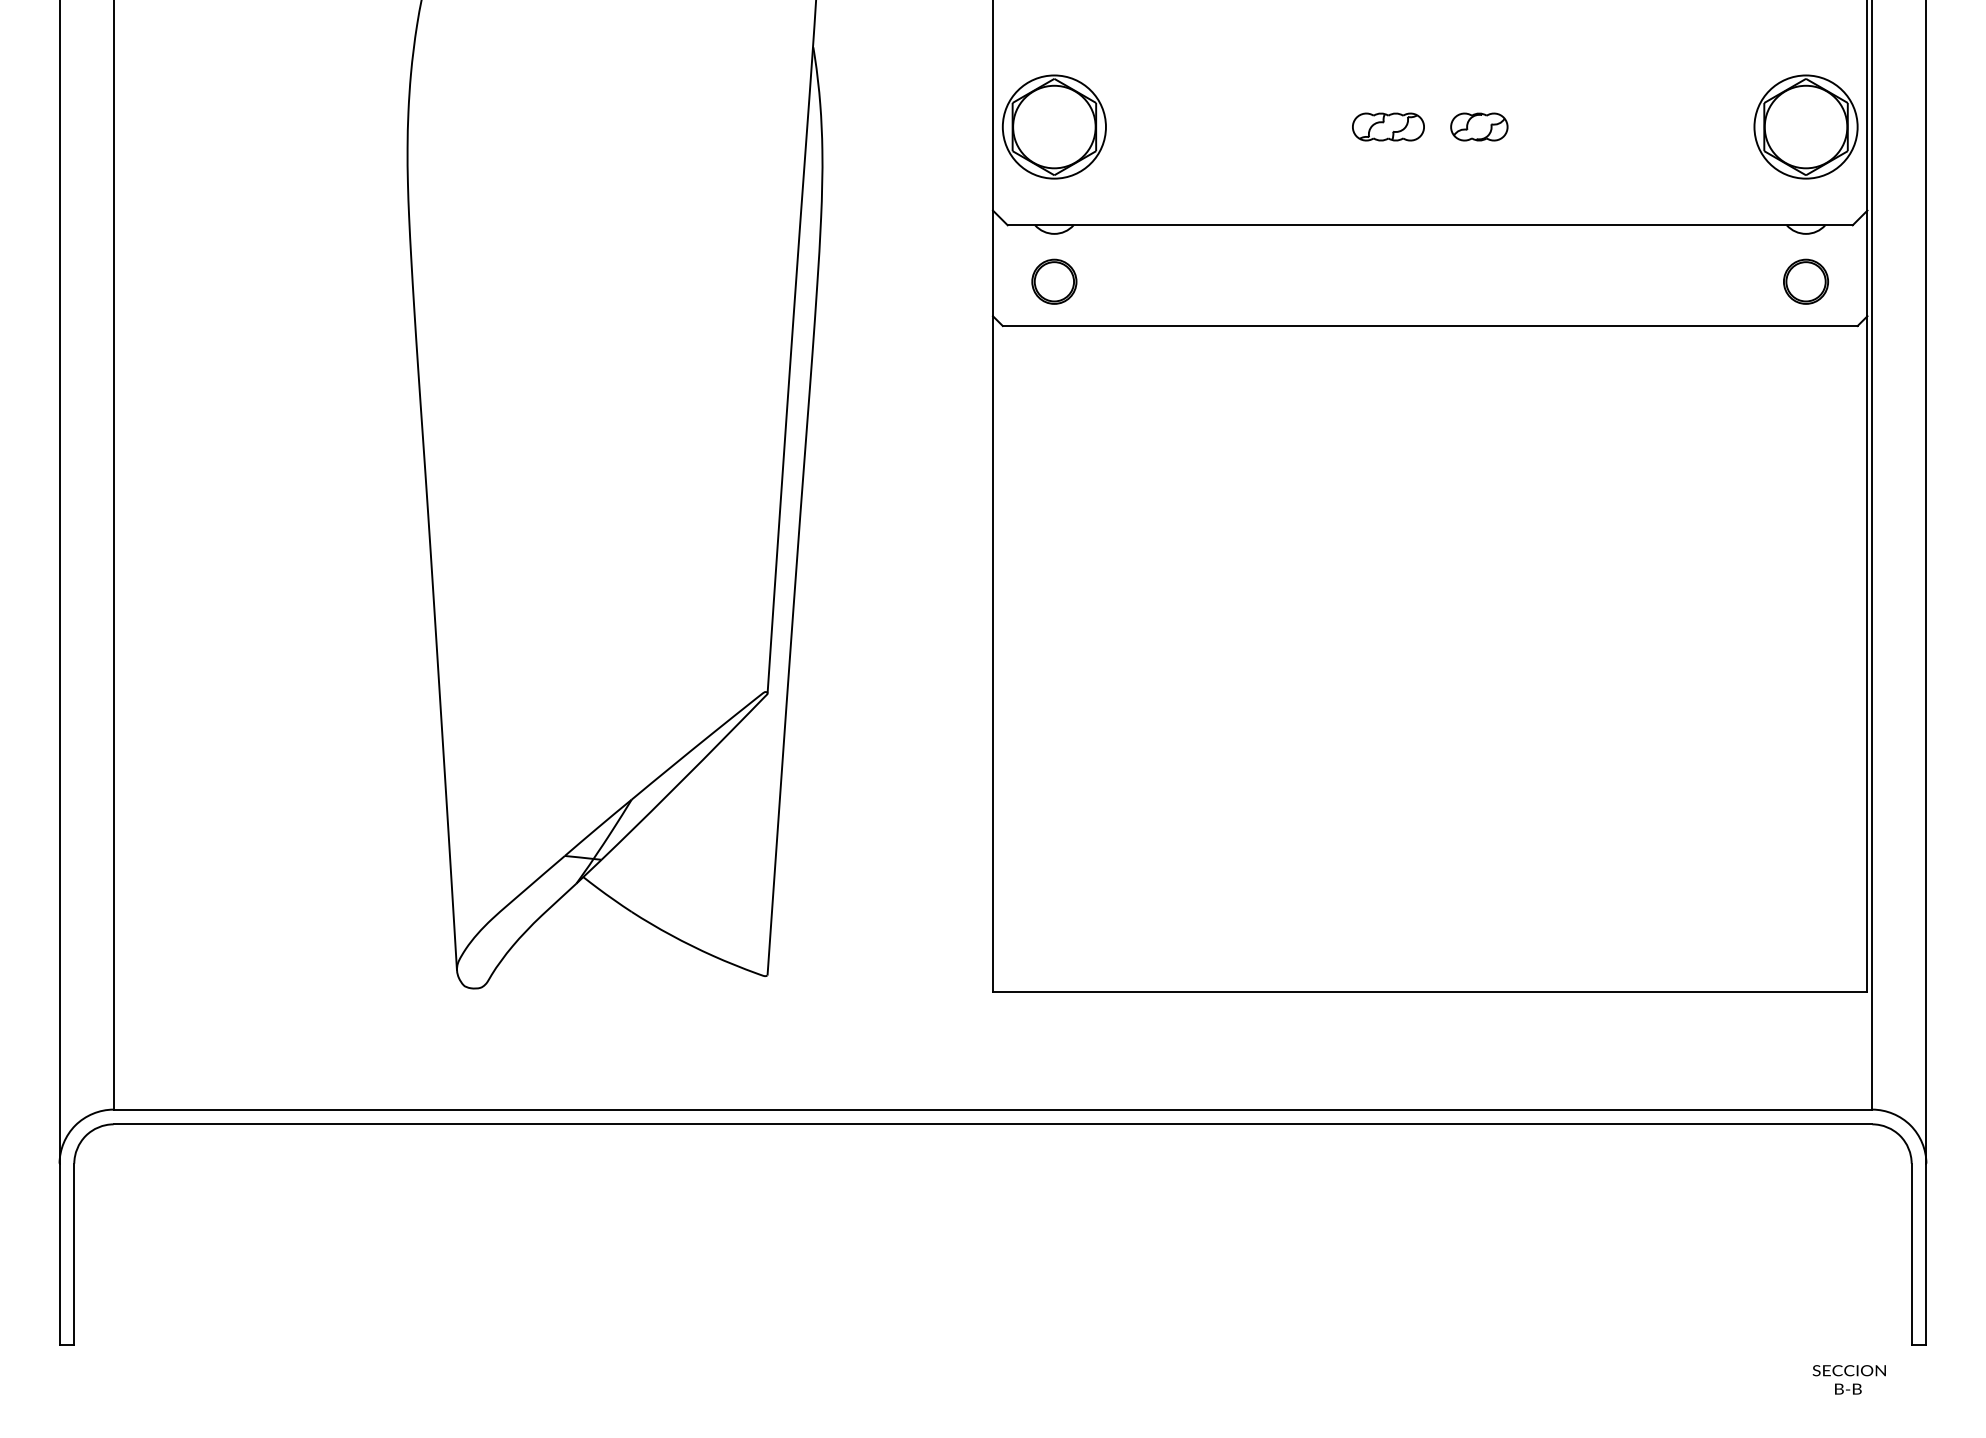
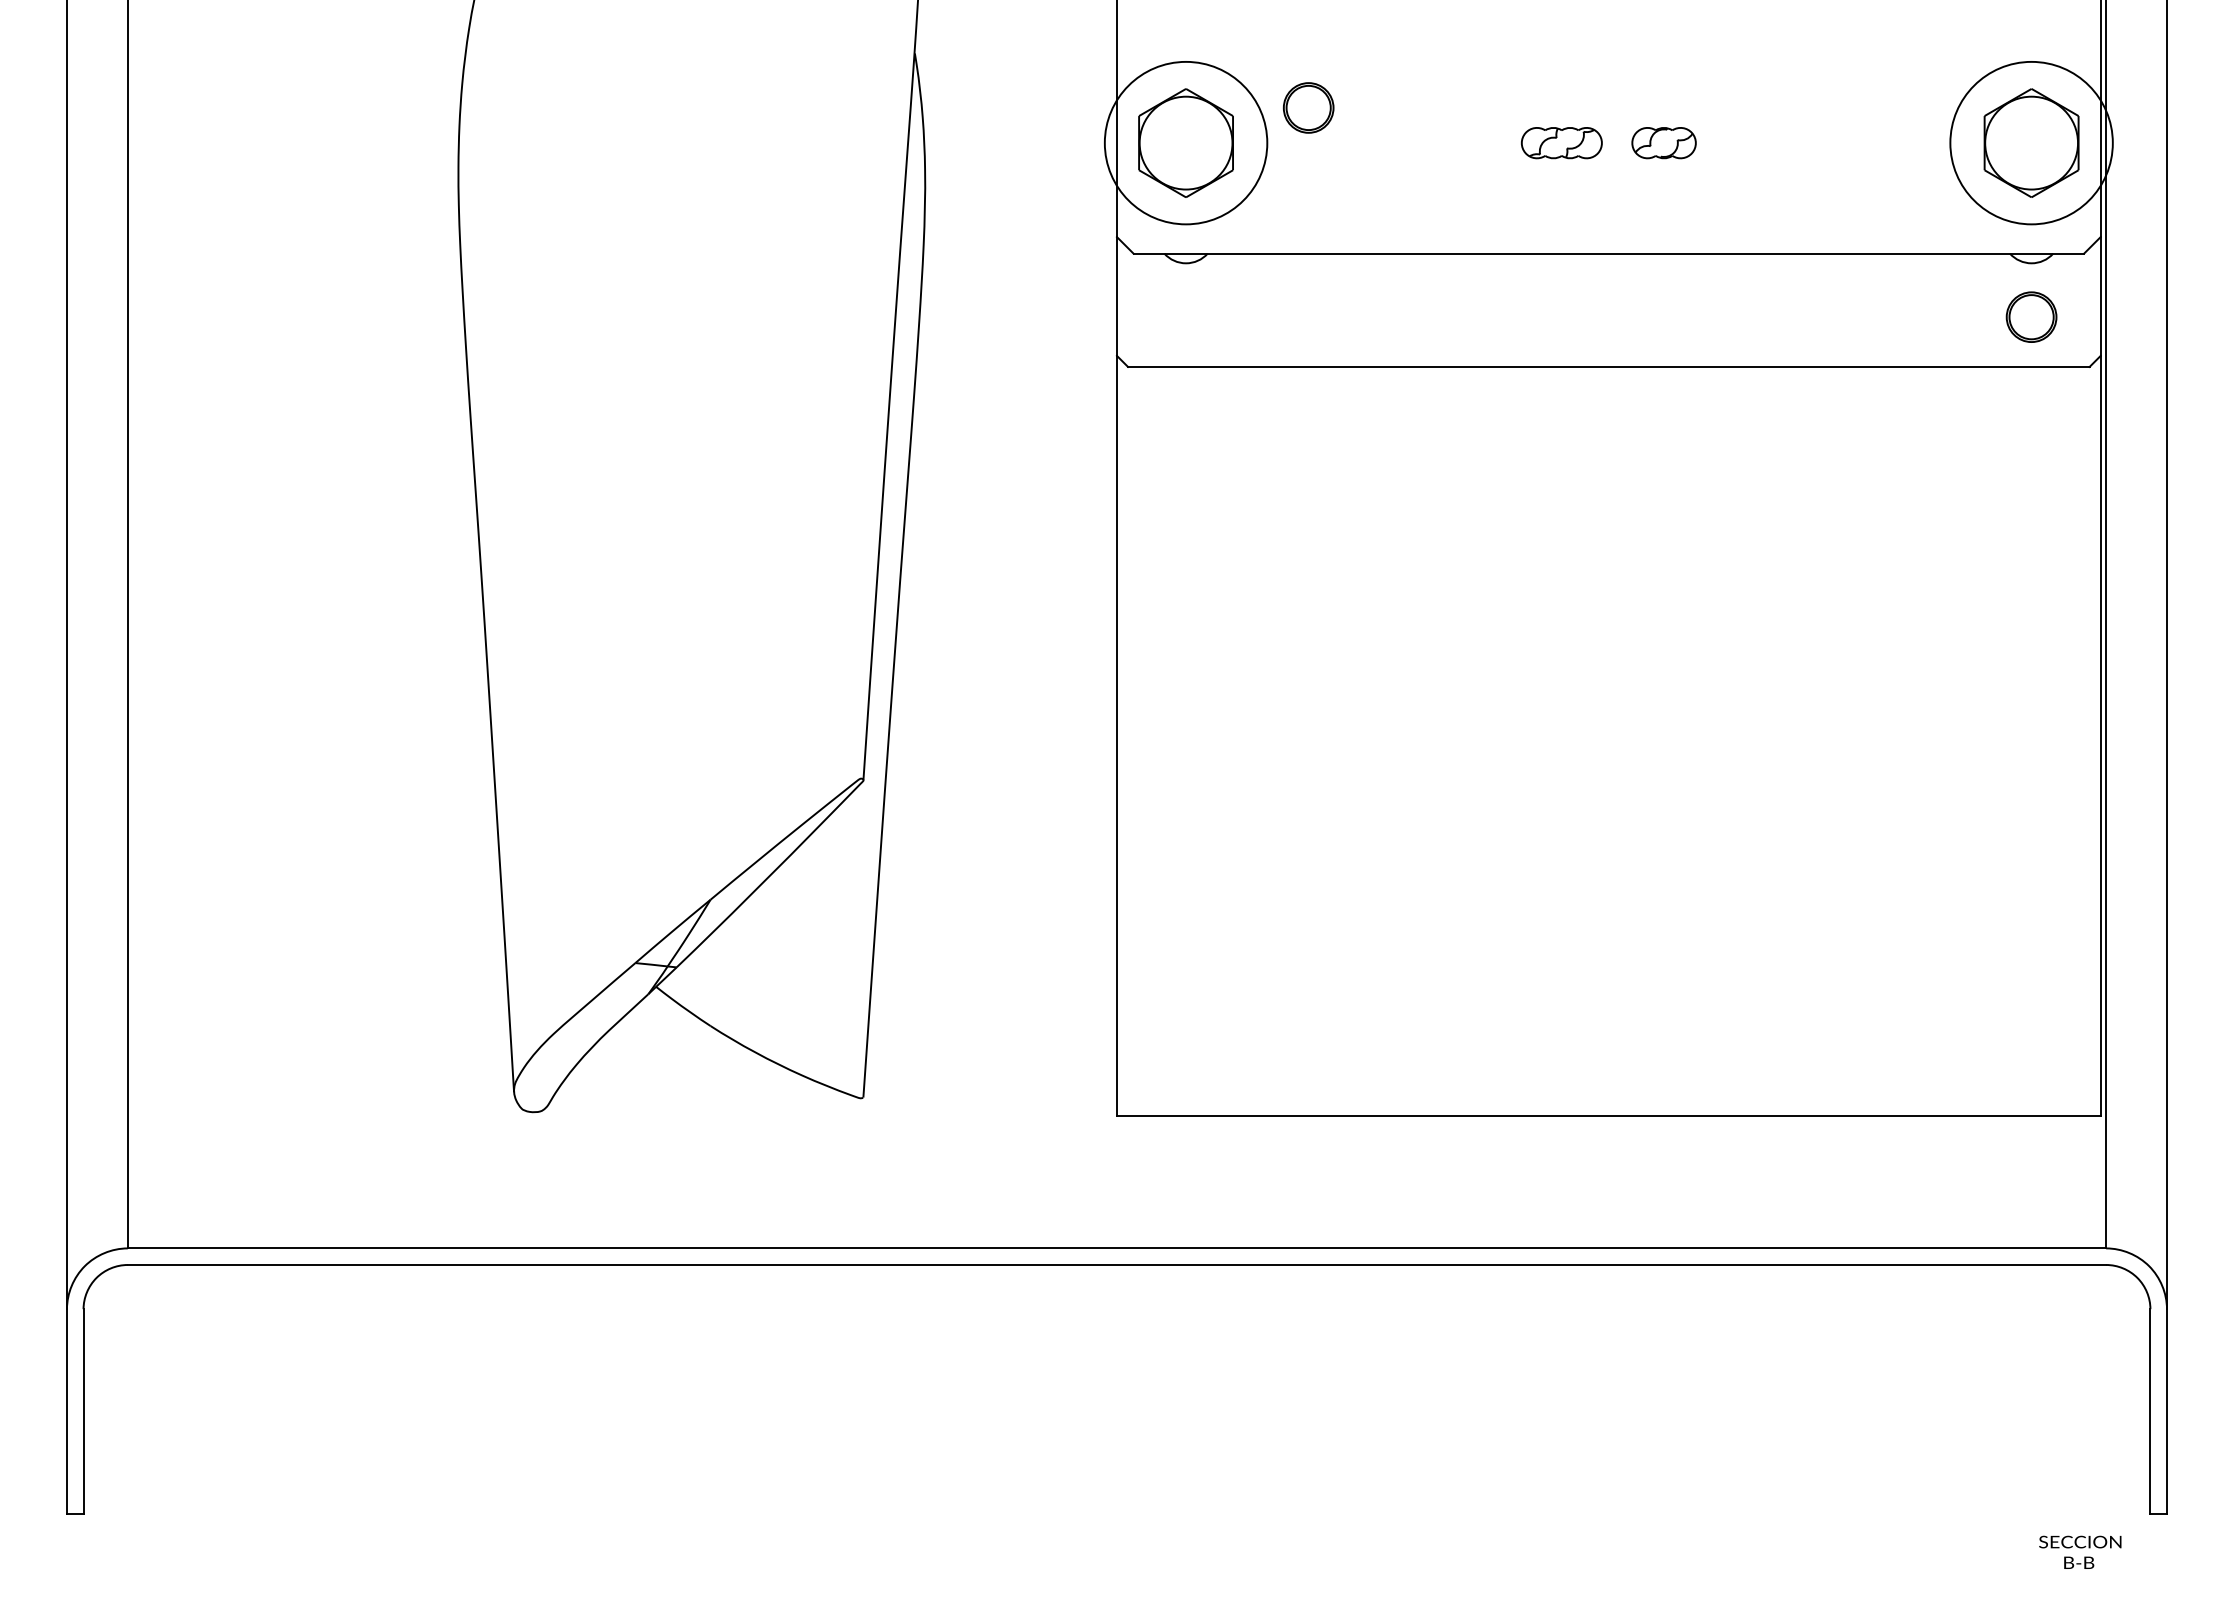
circle: (1053, 126) -> (1185, 142), size x1.4
circle: (1805, 126) -> (2030, 142), size x1.4
part: (1054, 281) -> (1308, 107), moved

